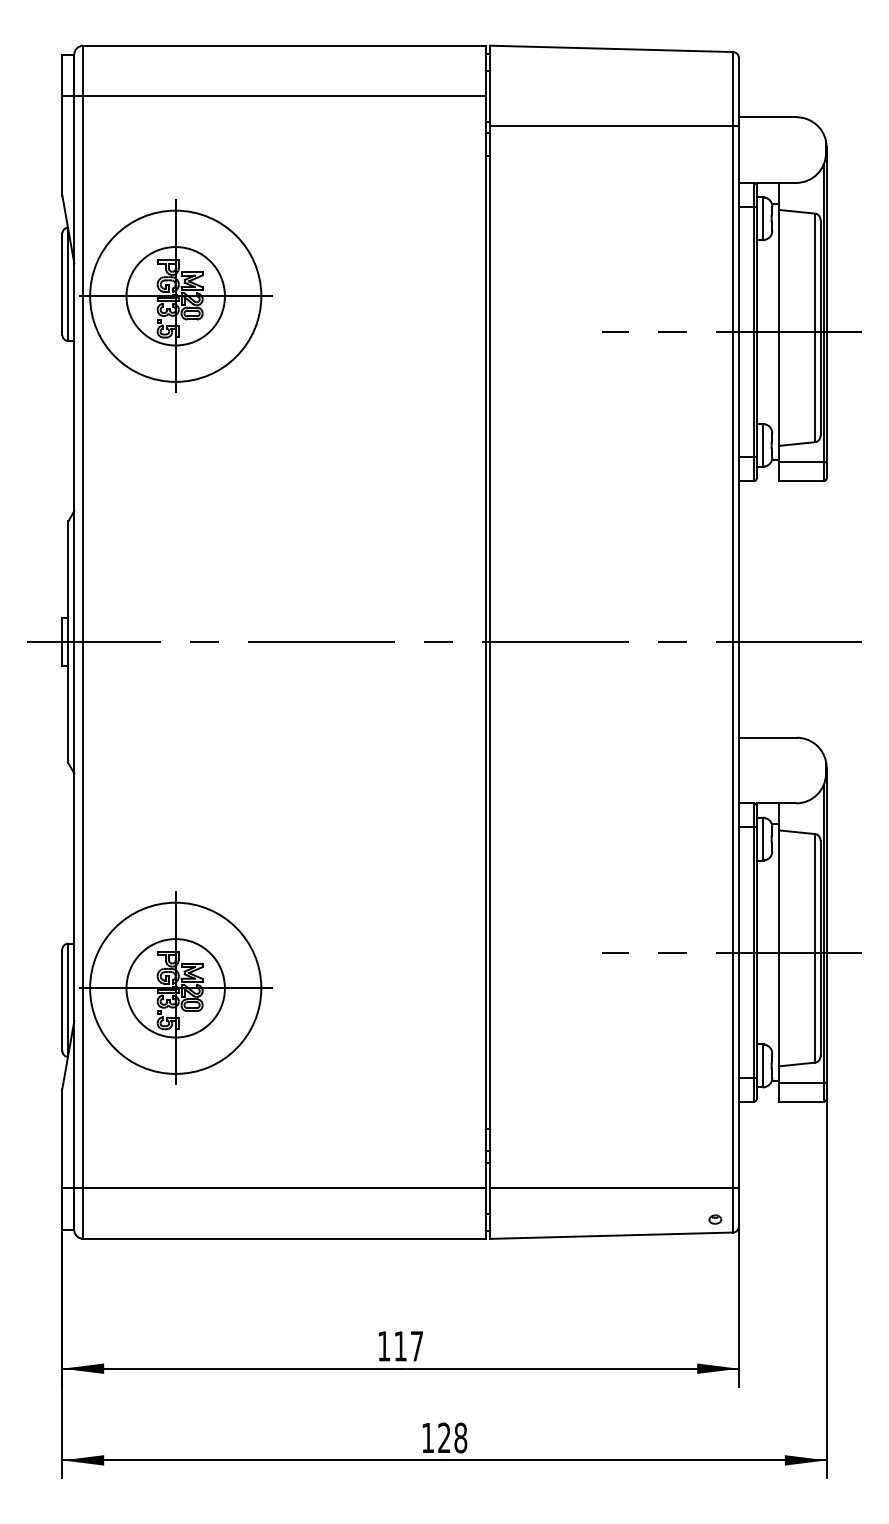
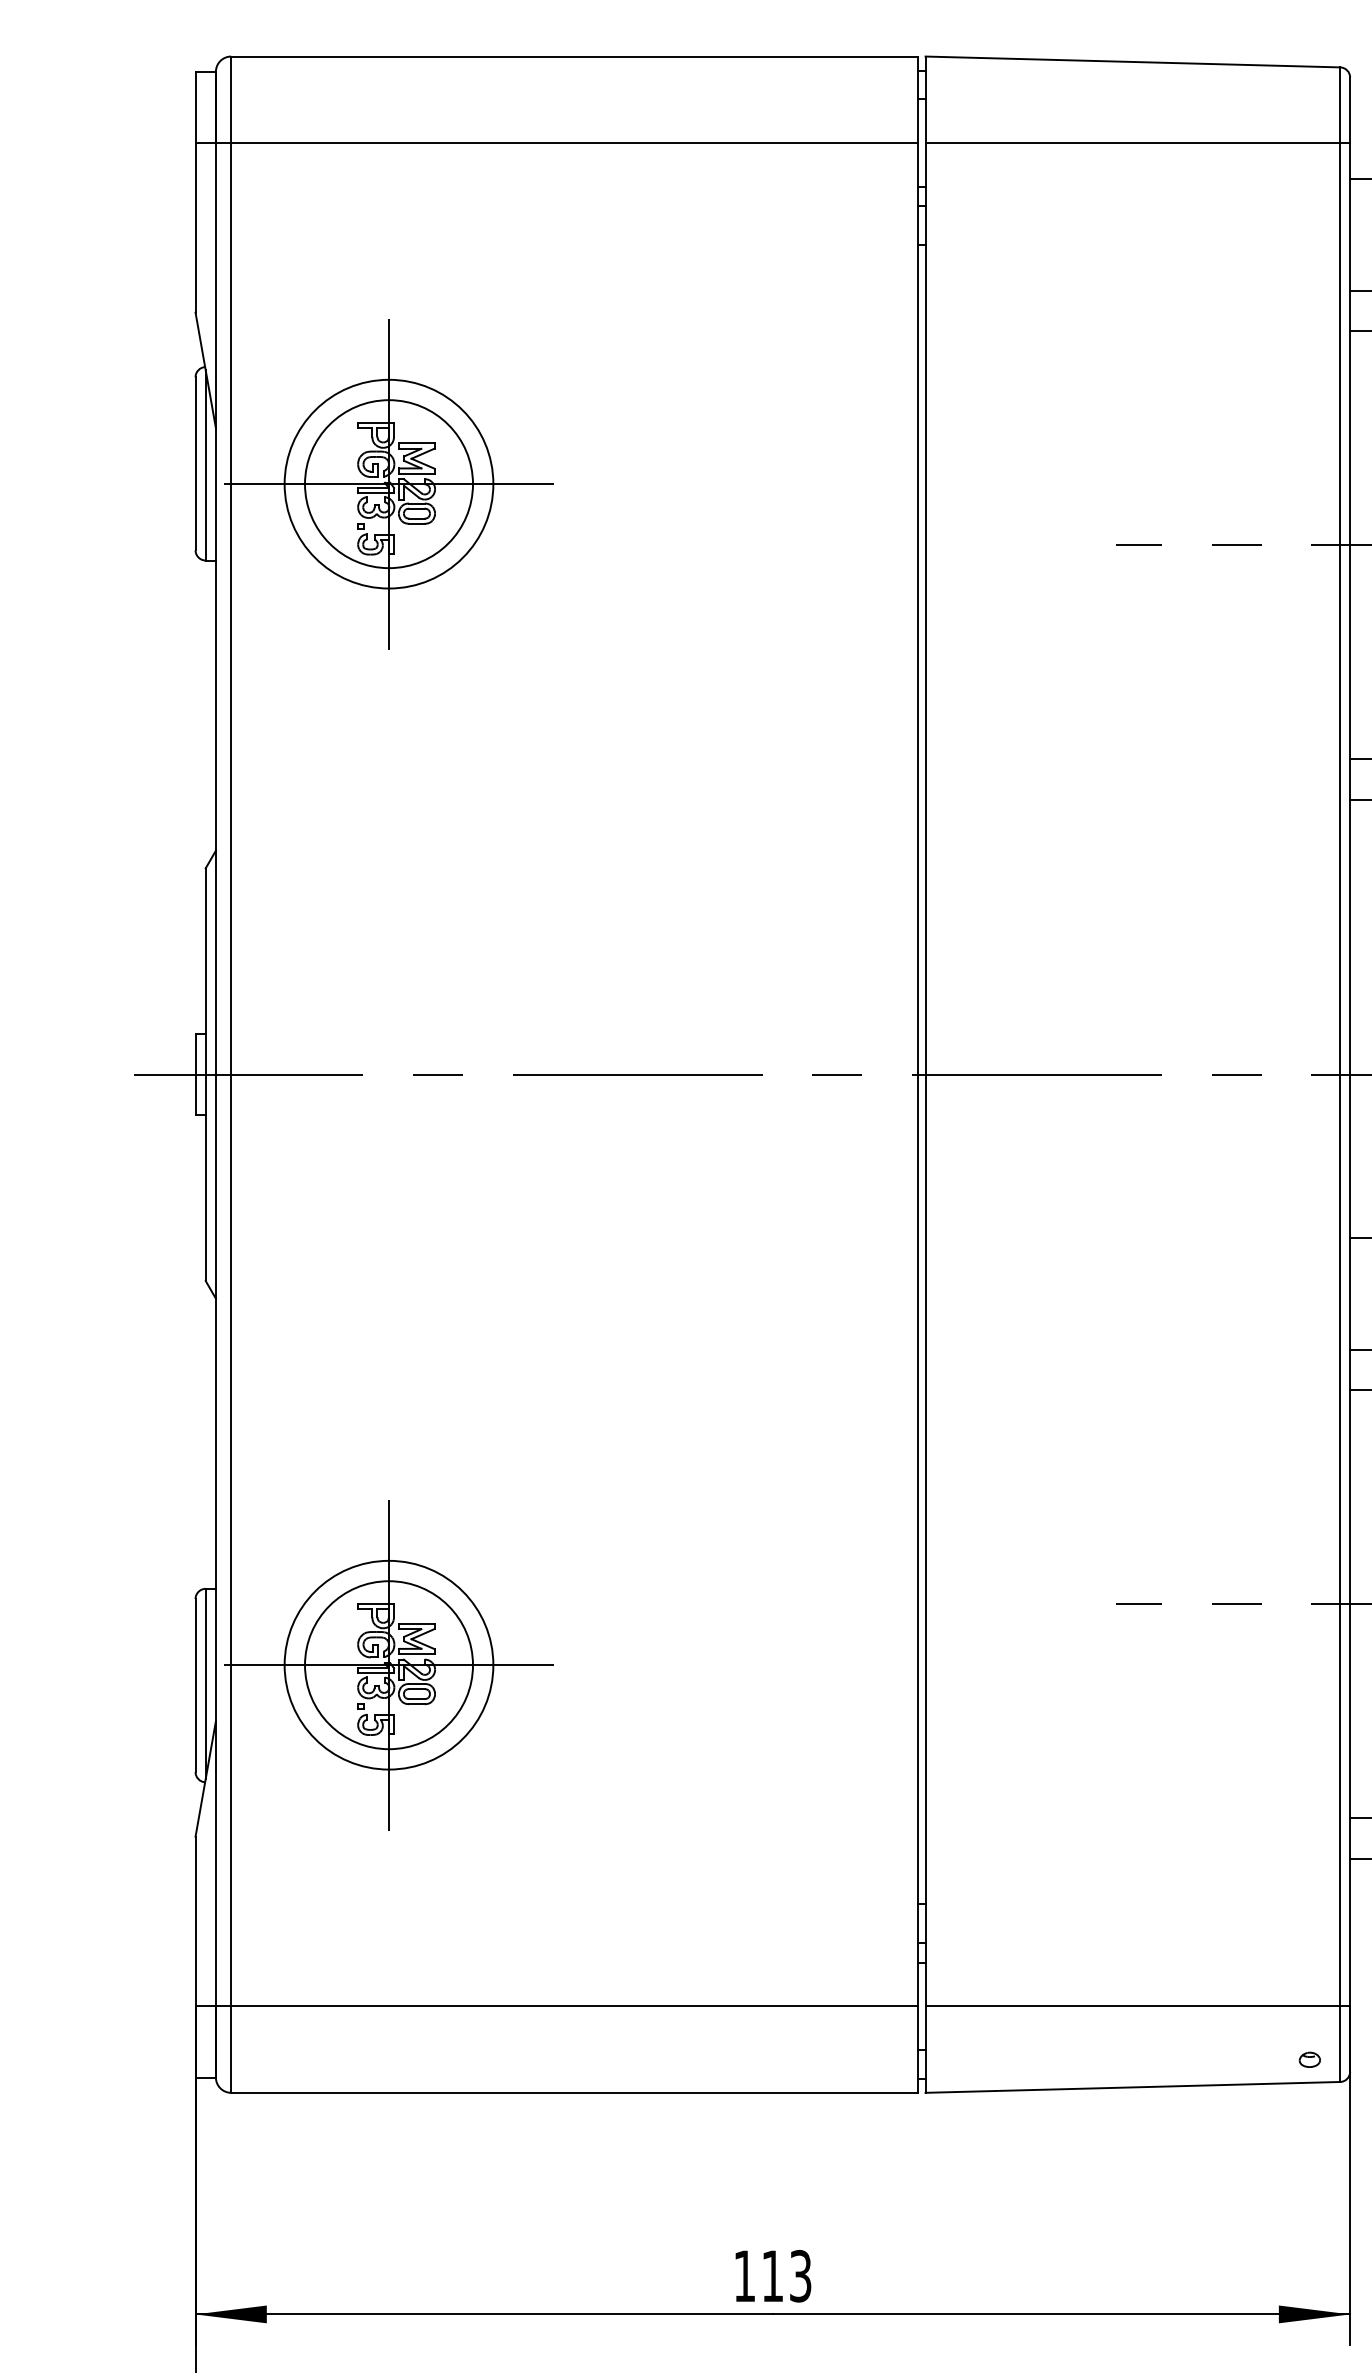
line: (614, 126) -> (1137, 143), moved
circle: (175, 296) -> (388, 484), size x0.71
circle: (175, 988) -> (388, 1665), size x0.71
text: (416, 1346) -> (799, 2276), 117 -> 113

